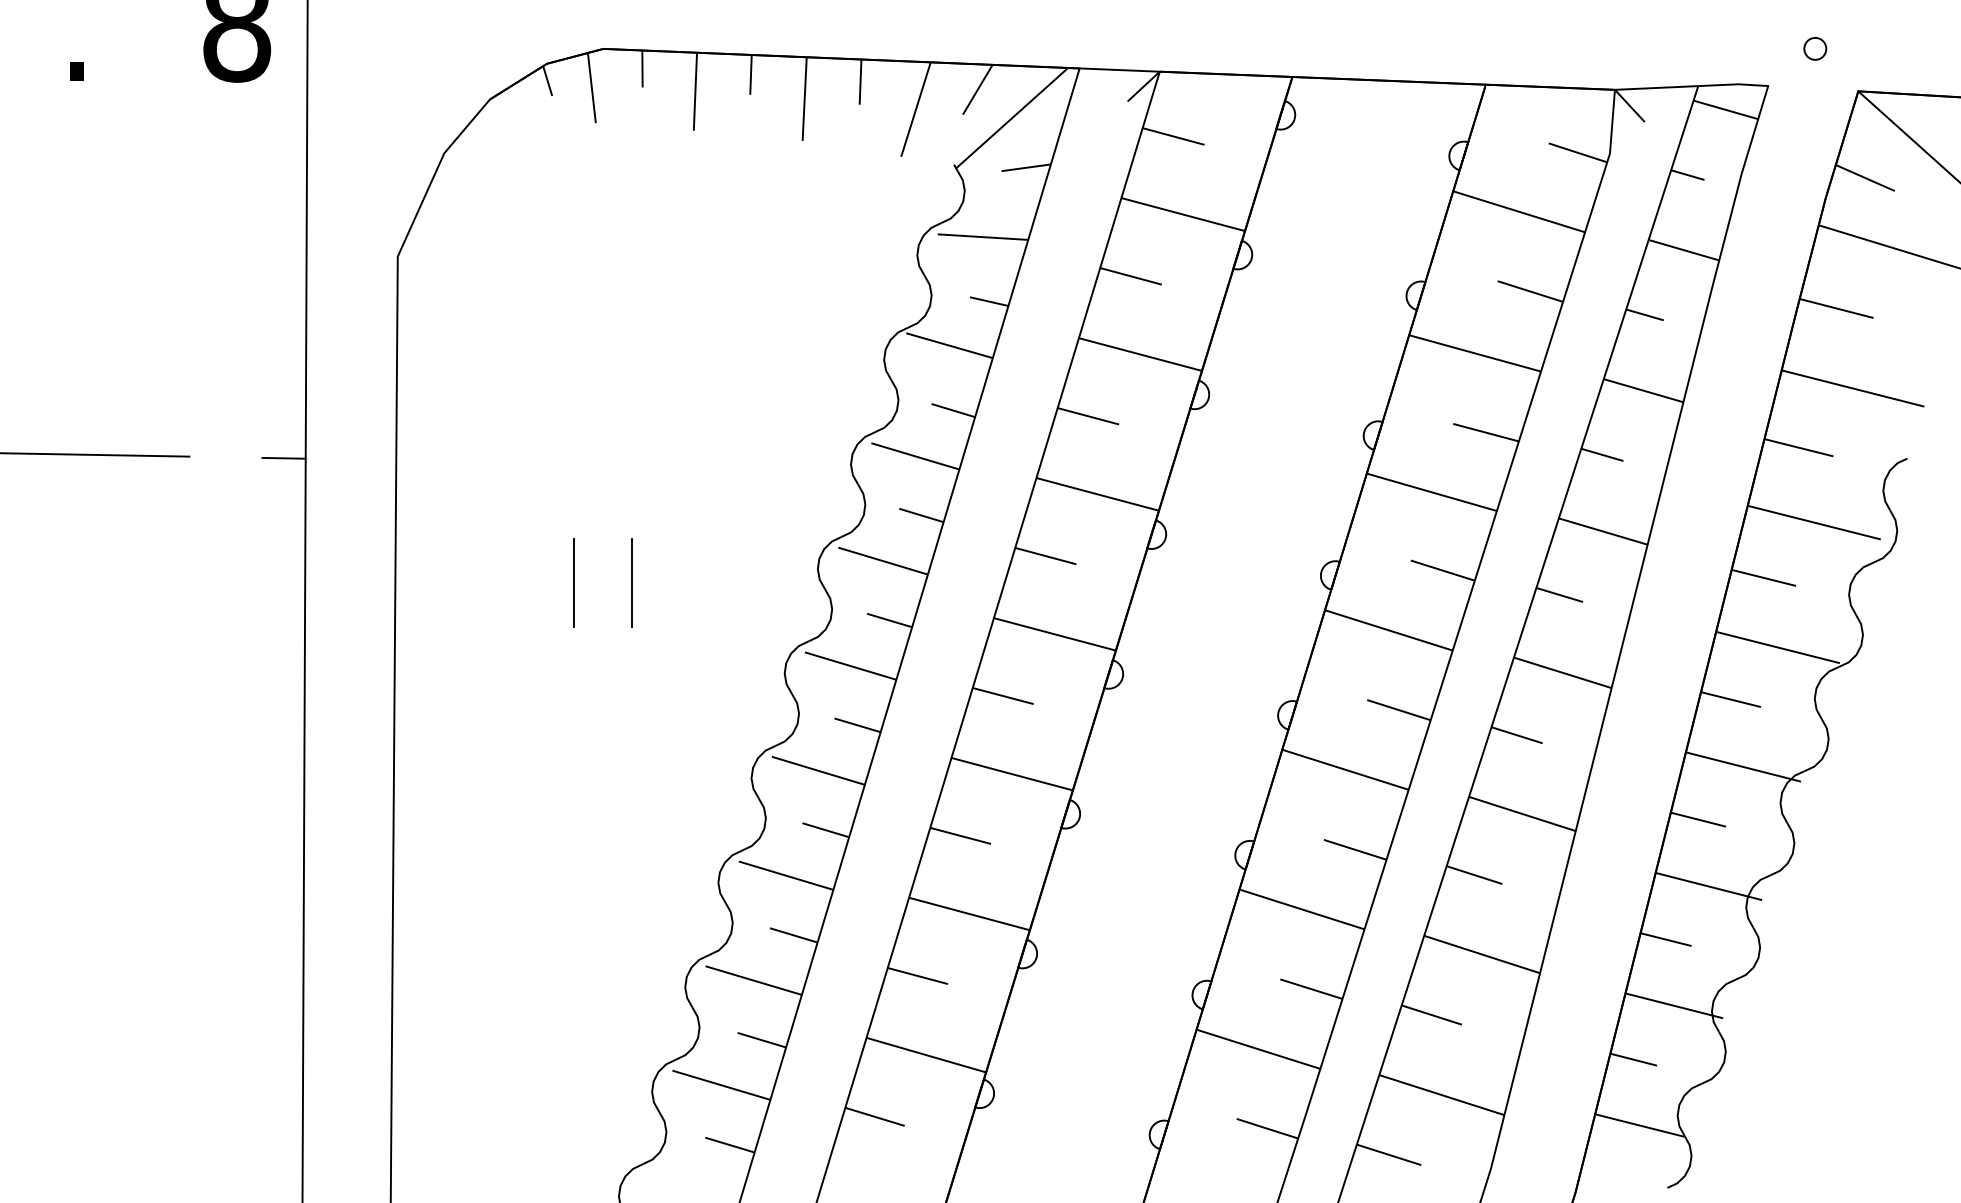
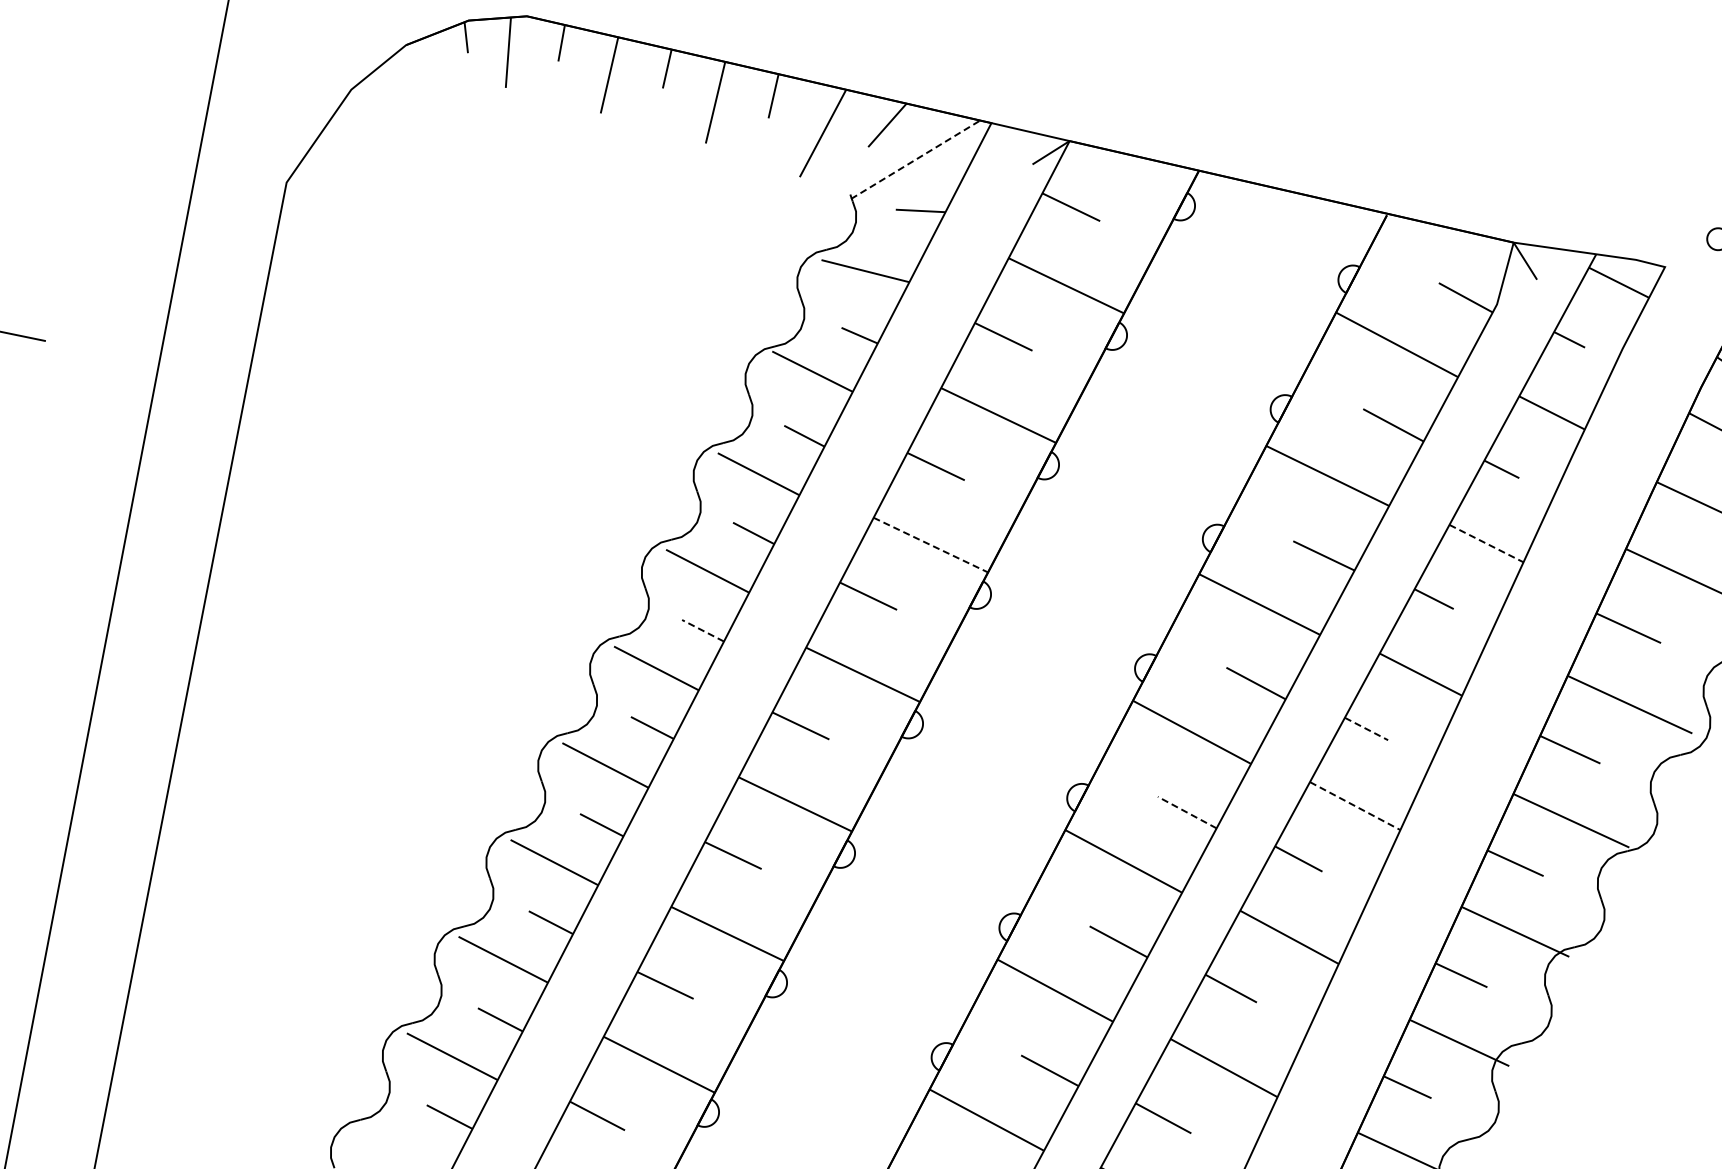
line: (1011, 118) -> (915, 159), solid -> dashed
line: (1644, 390) -> (1487, 543), solid -> dashed
line: (283, 457) -> (137, 359), removed
line: (1097, 494) -> (930, 545), solid -> dashed
line: (573, 582) -> (399, 535), removed
line: (632, 582) -> (457, 546), removed
line: (1560, 595) -> (1367, 729), solid -> dashed
line: (889, 620) -> (703, 630), solid -> dashed
line: (1563, 672) -> (1355, 805), solid -> dashed
line: (1398, 709) -> (1186, 811), solid -> dashed

